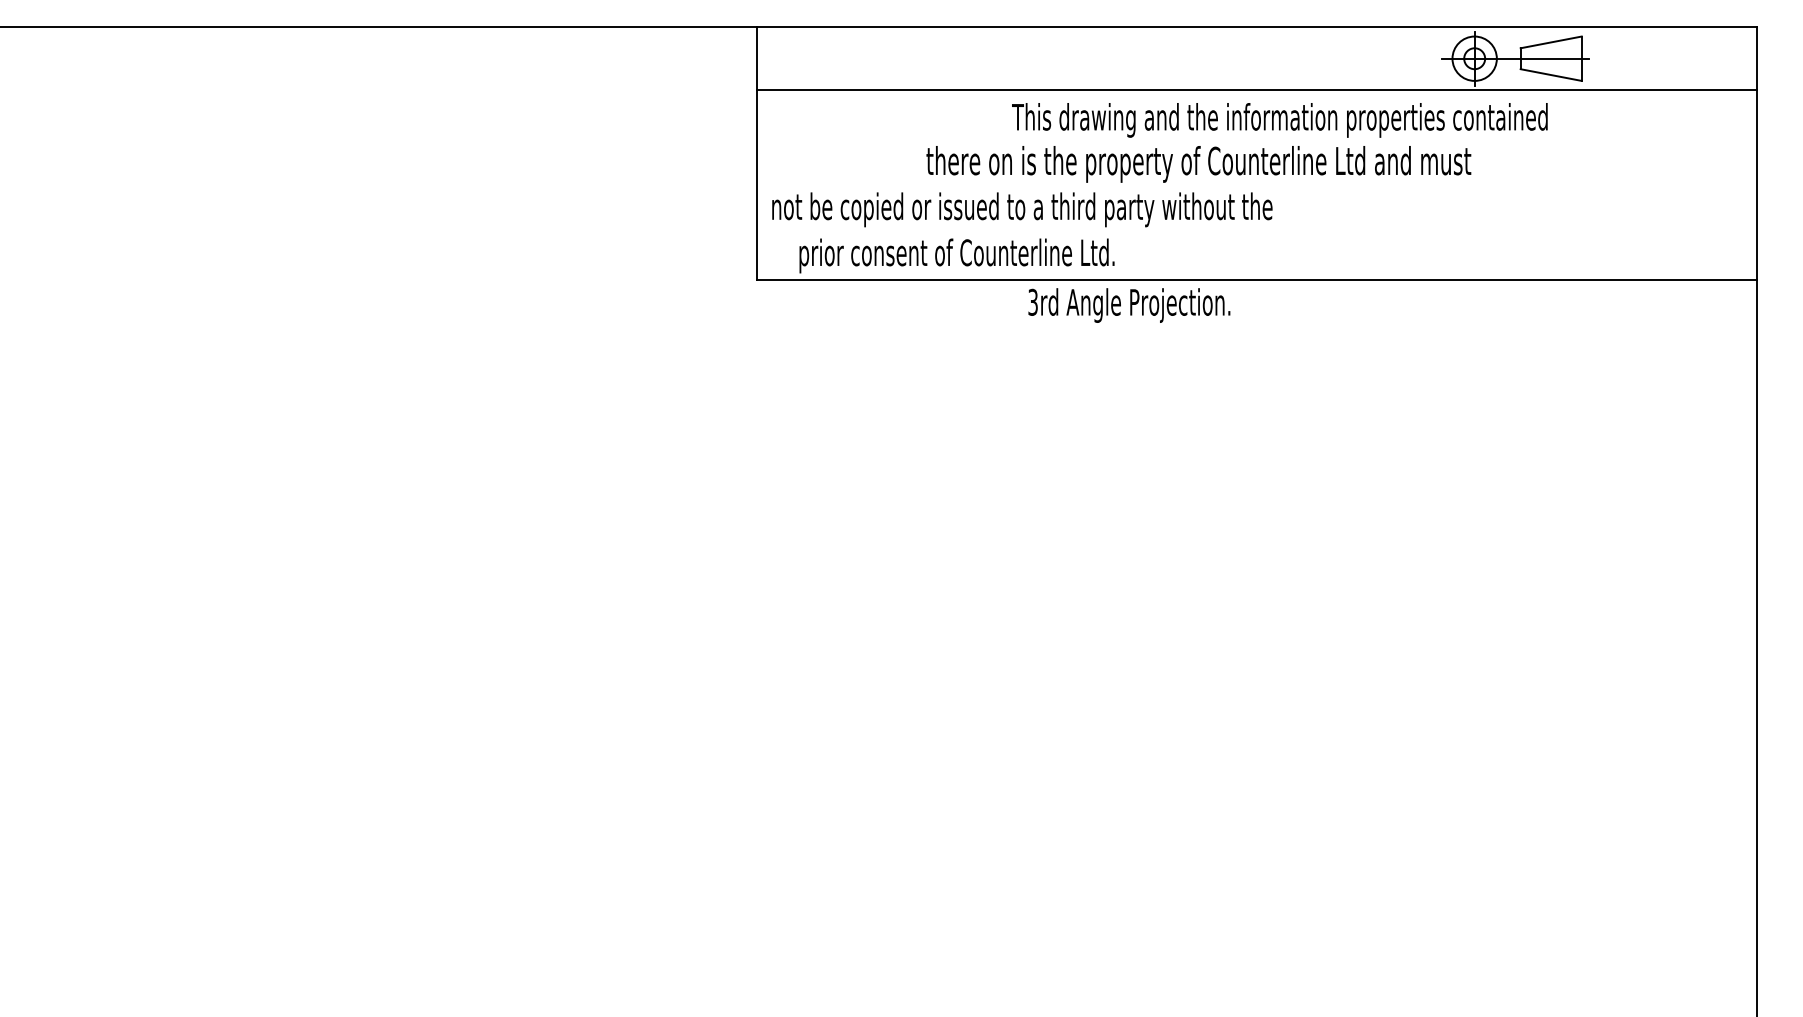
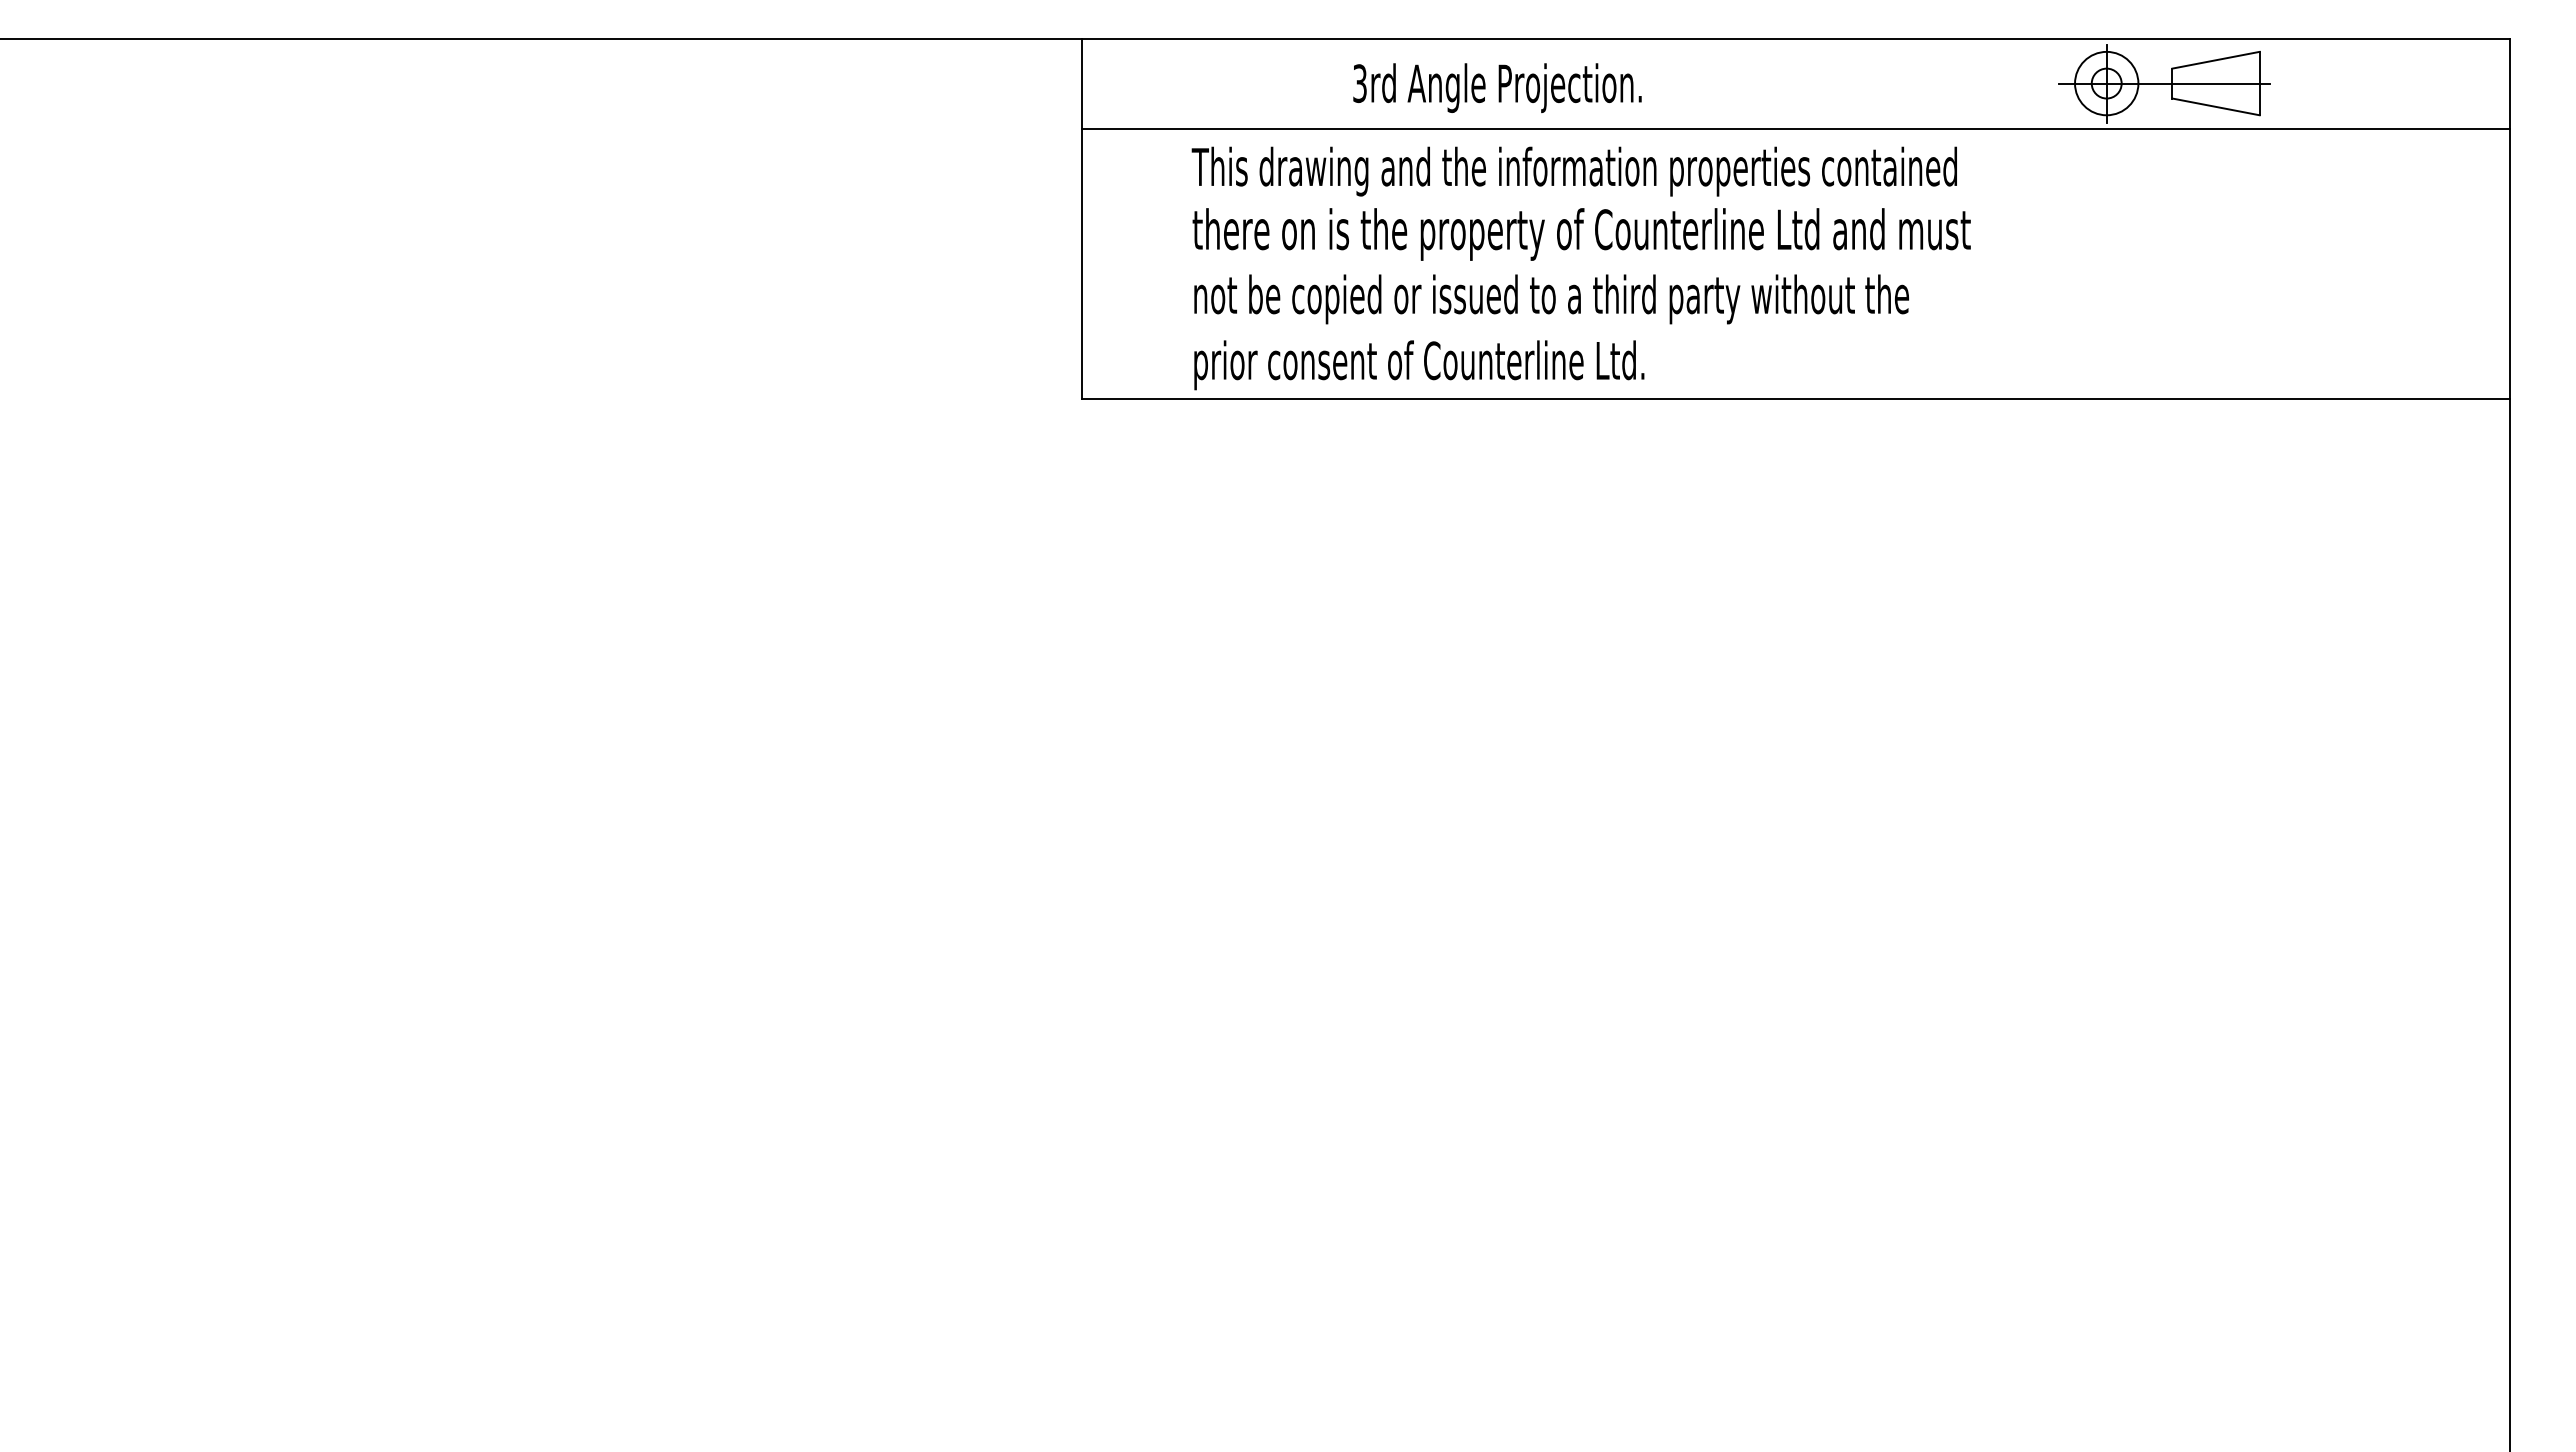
text: (1279, 120) -> (1573, 171), moved
text: (1198, 164) -> (1581, 234), moved
text: (1022, 209) -> (1551, 299), moved
text: (957, 256) -> (1419, 365), moved
text: (1129, 305) -> (1497, 87), moved

